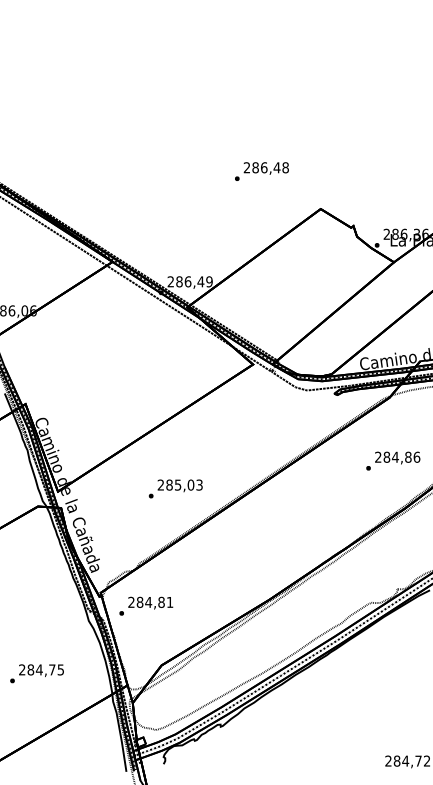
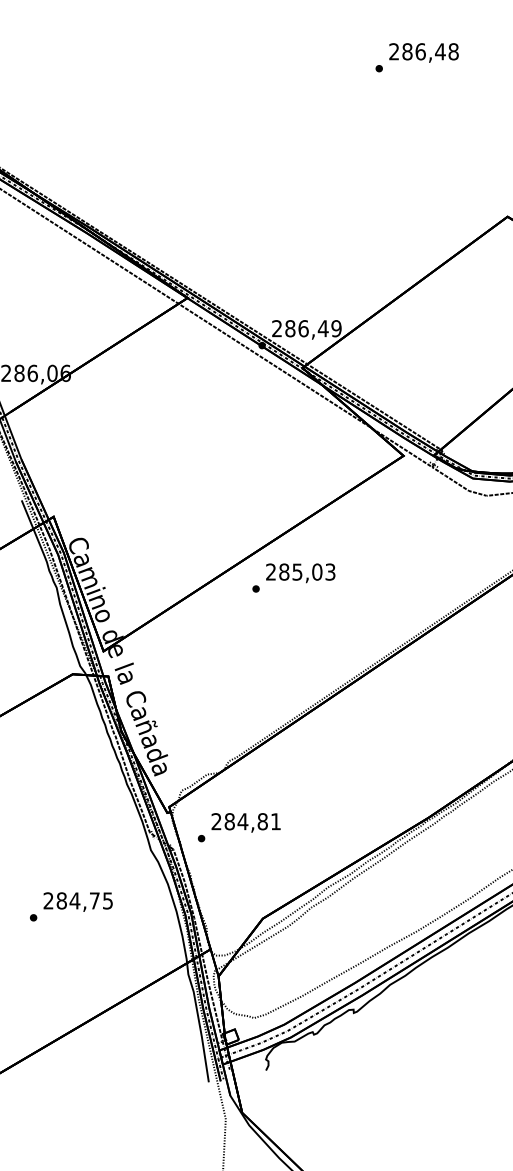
text: (261, 171) -> (416, 57), moved
text: (175, 488) -> (293, 577), moved
text: (36, 673) -> (70, 906), moved

